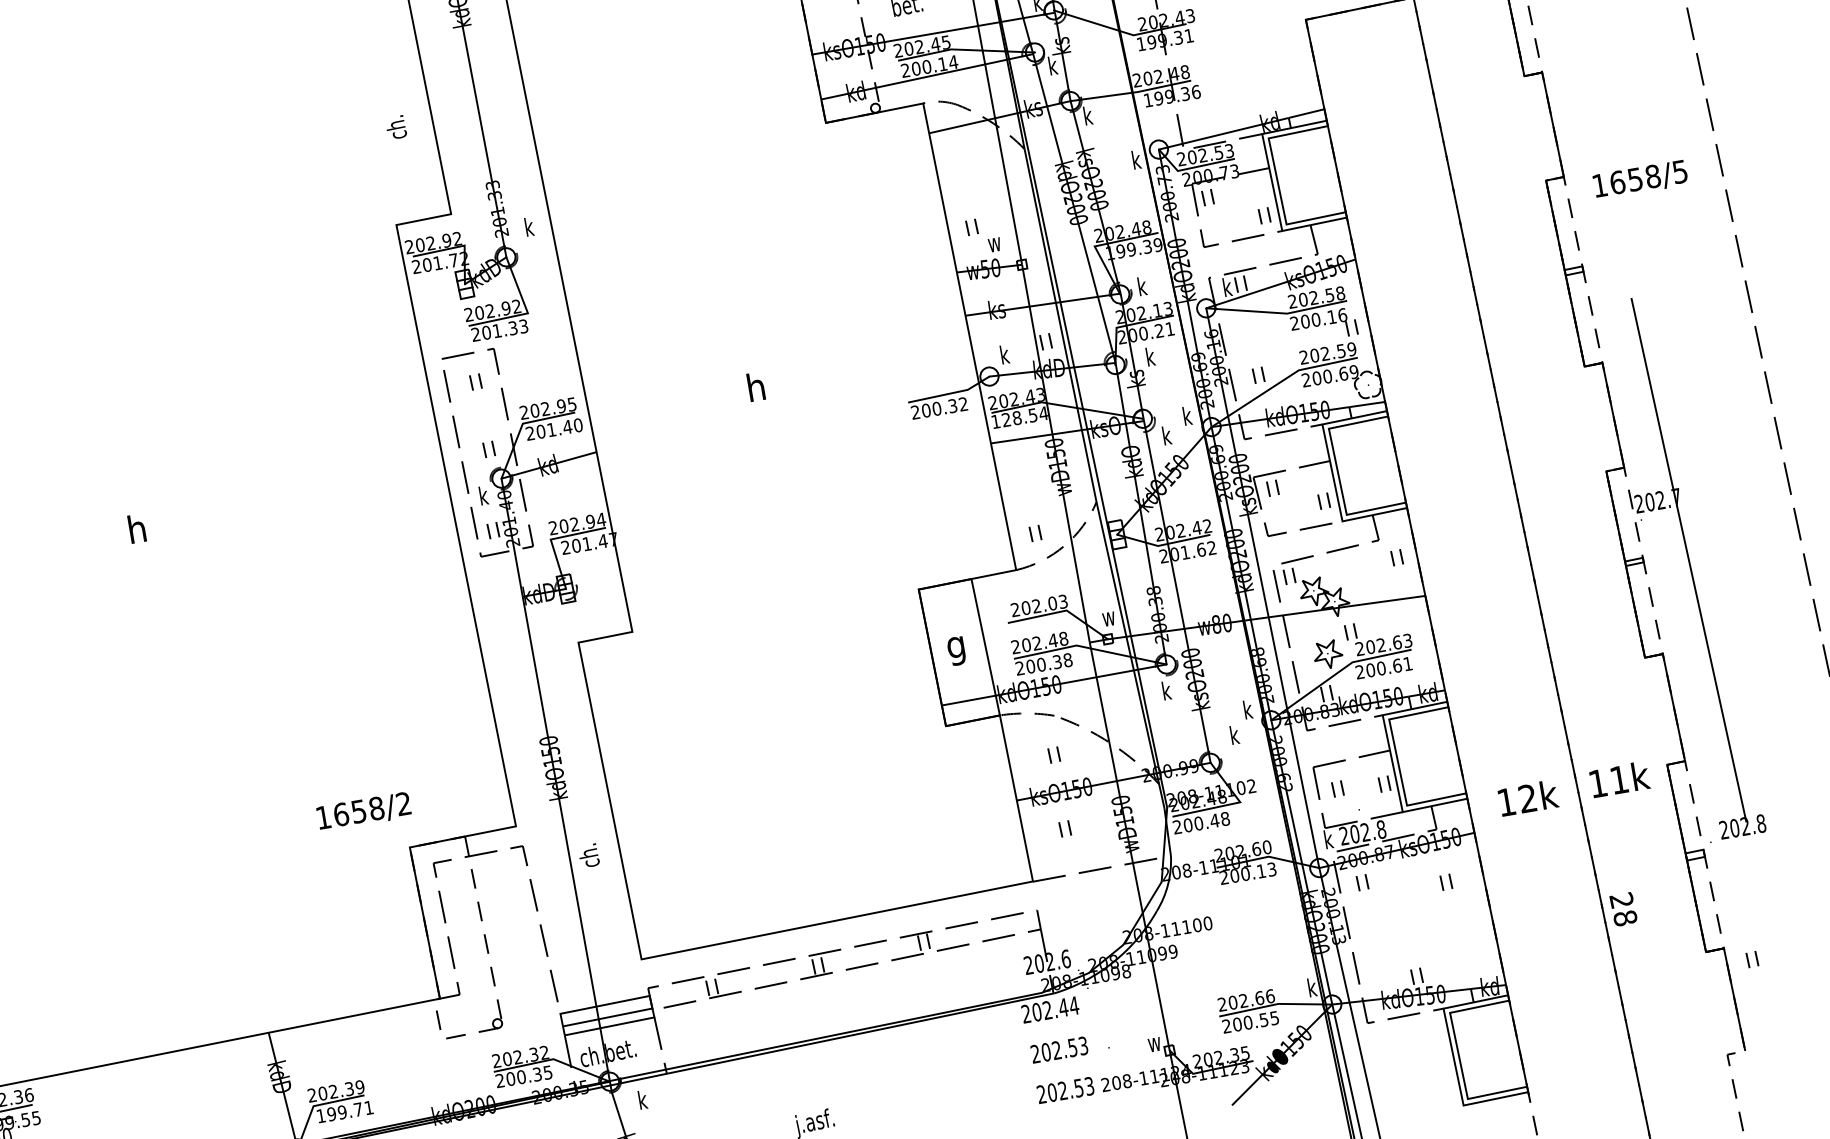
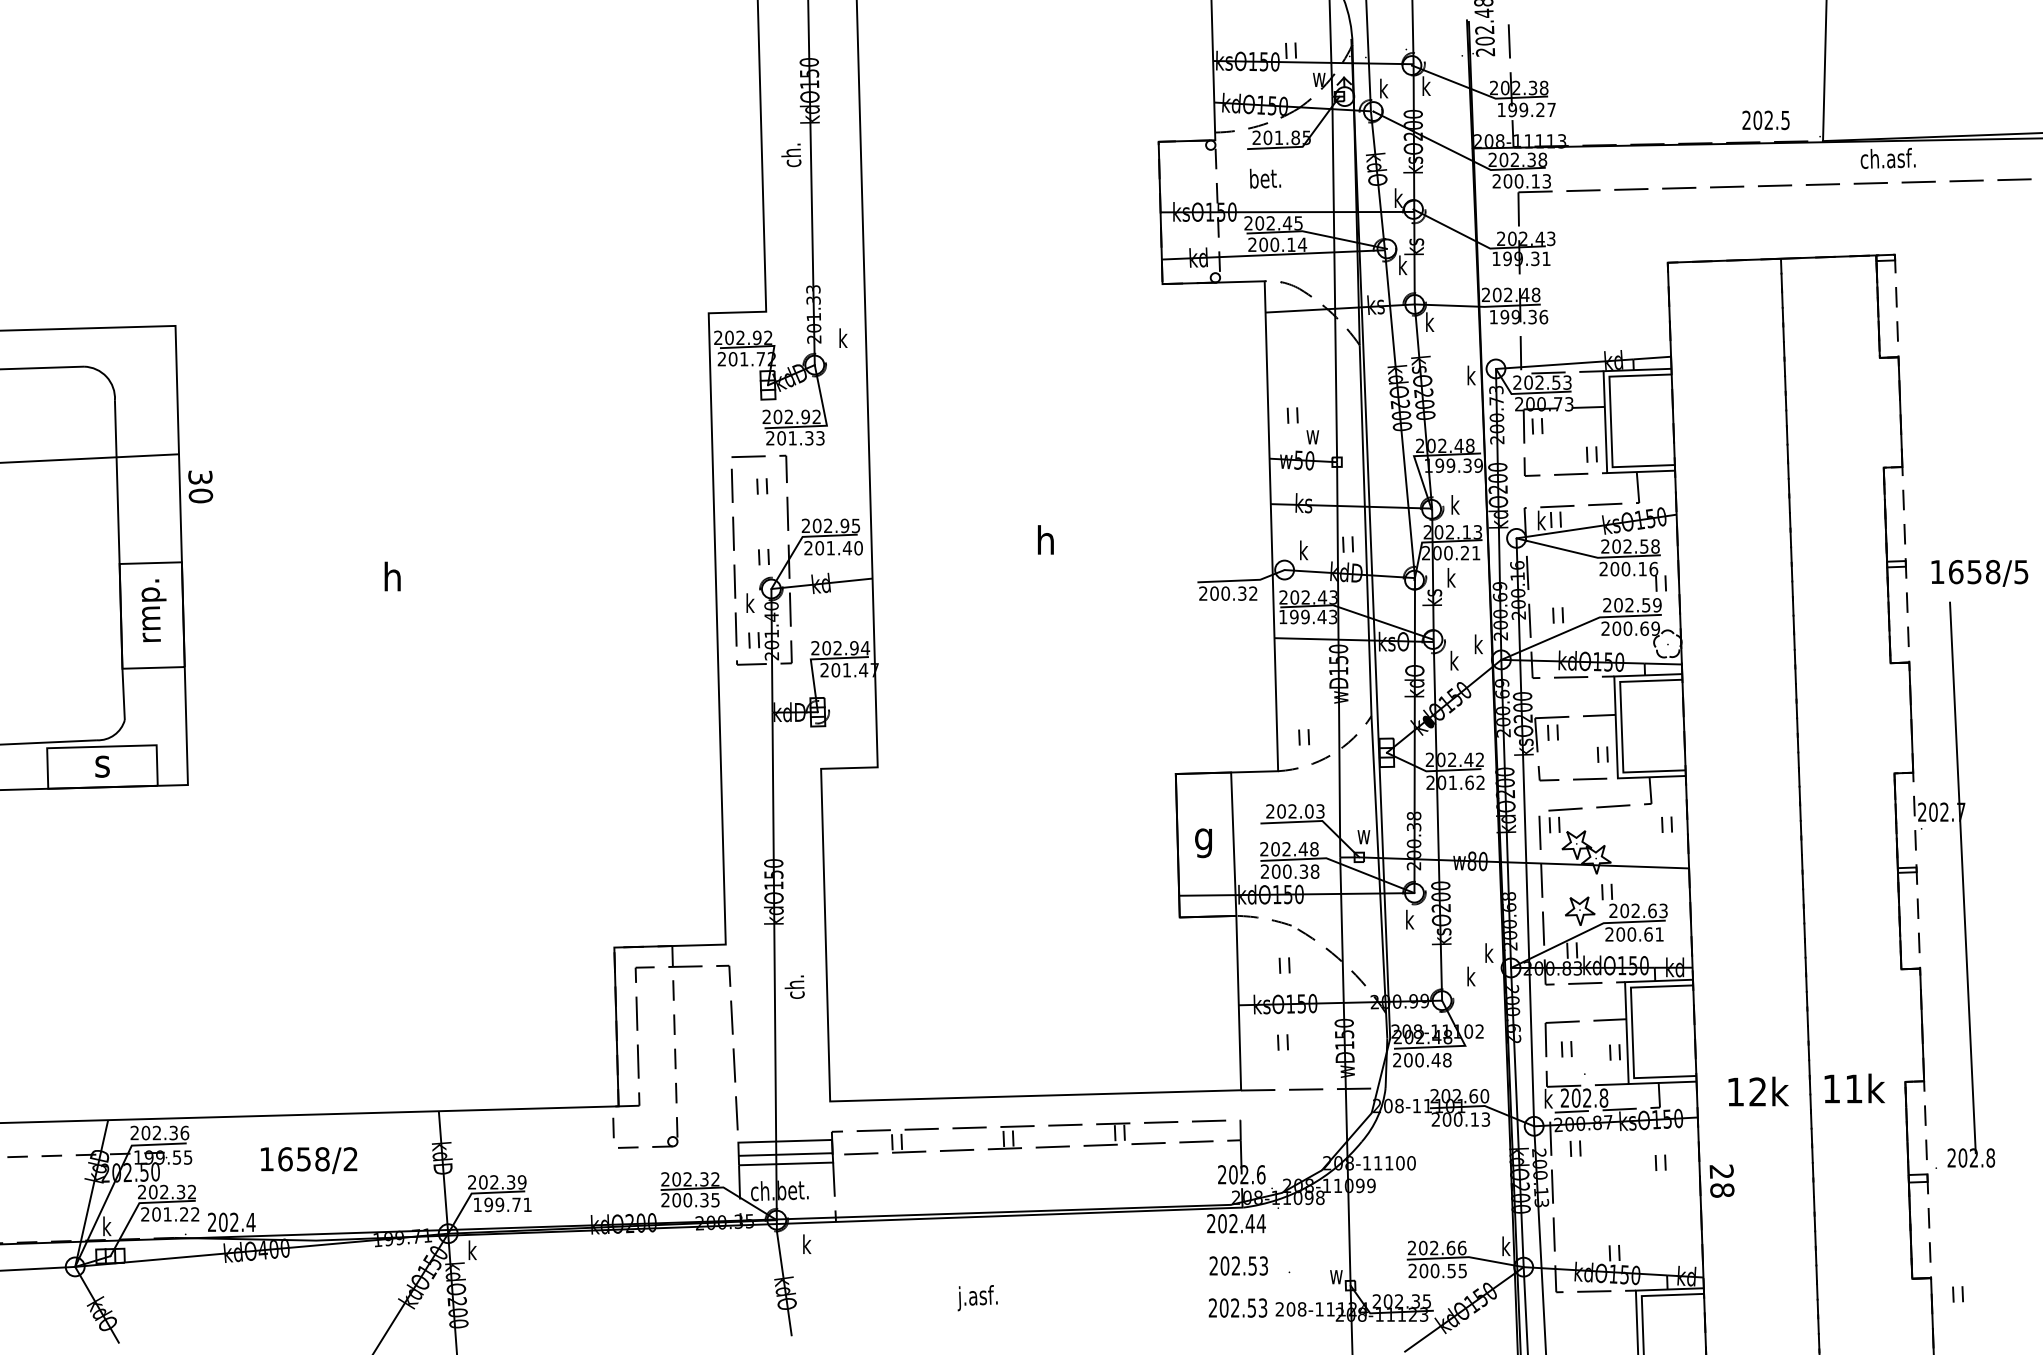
text: (396, 127) -> (791, 155), moved
text: (1640, 180) -> (1979, 573), moved
text: (1024, 416) -> (1313, 616), 128.54 -> 199.43
text: (364, 811) -> (309, 1160), moved
text: (1623, 908) -> (1721, 1180), moved

